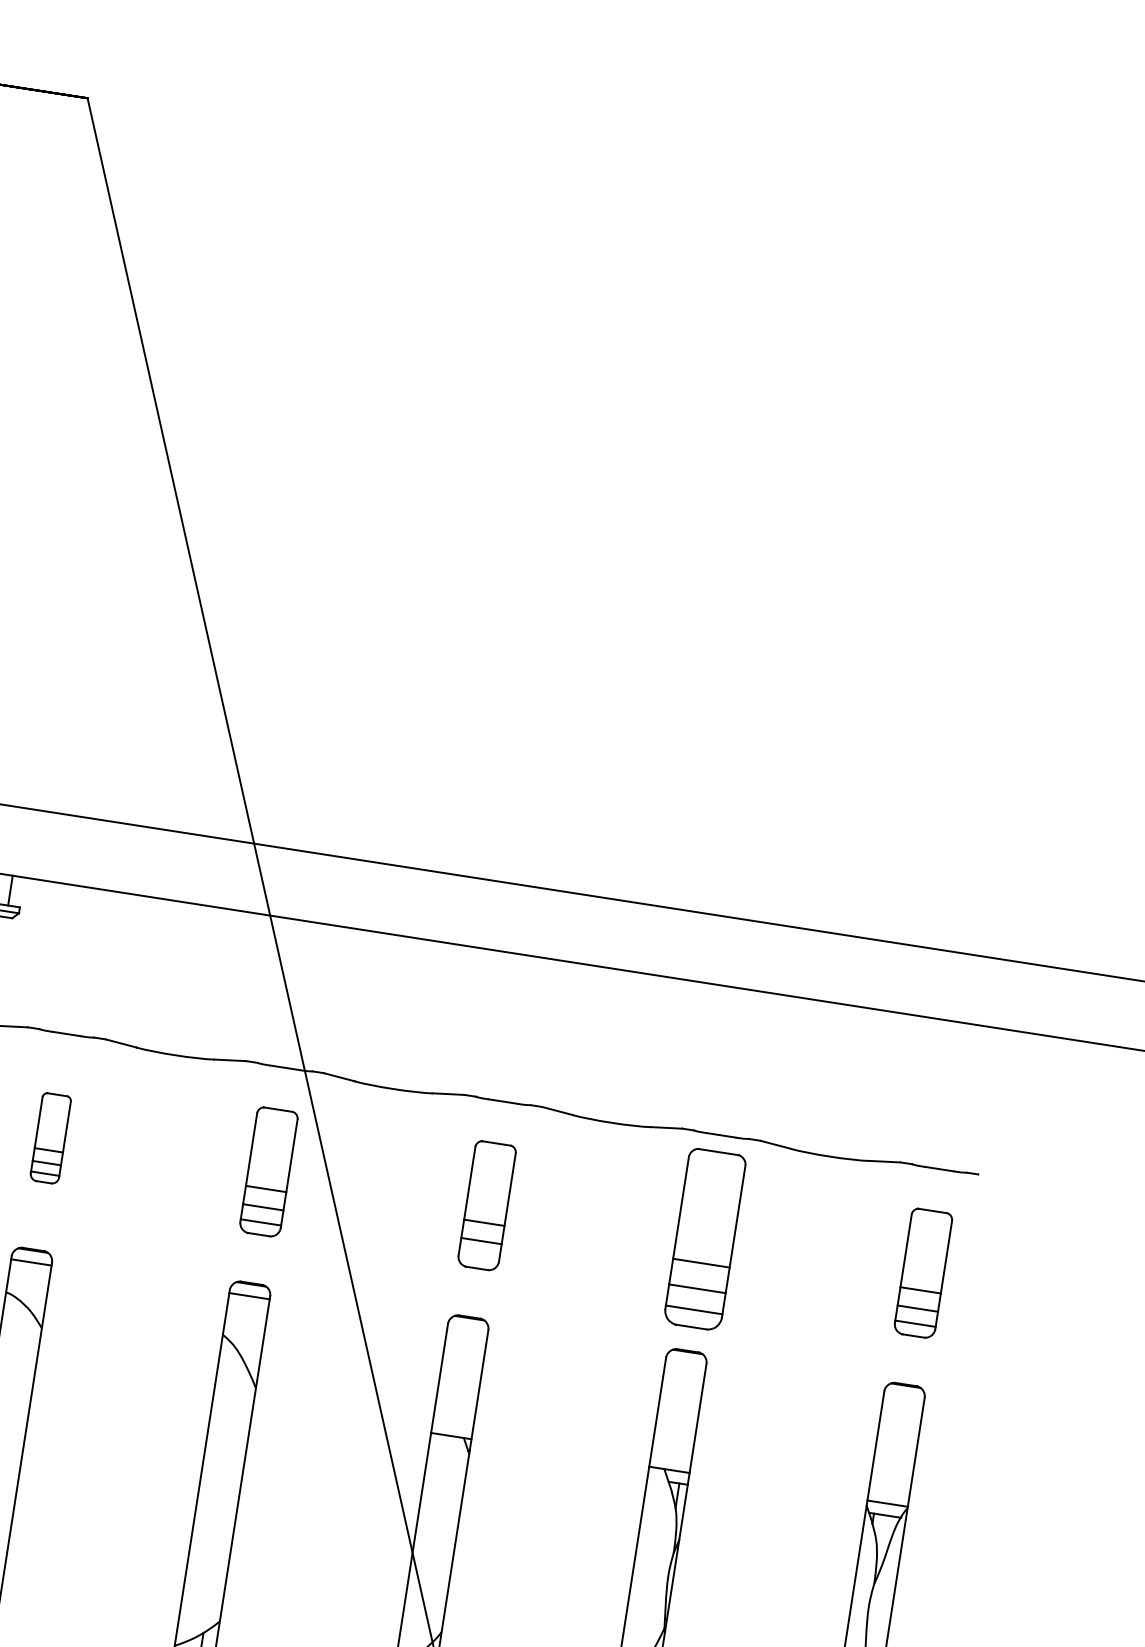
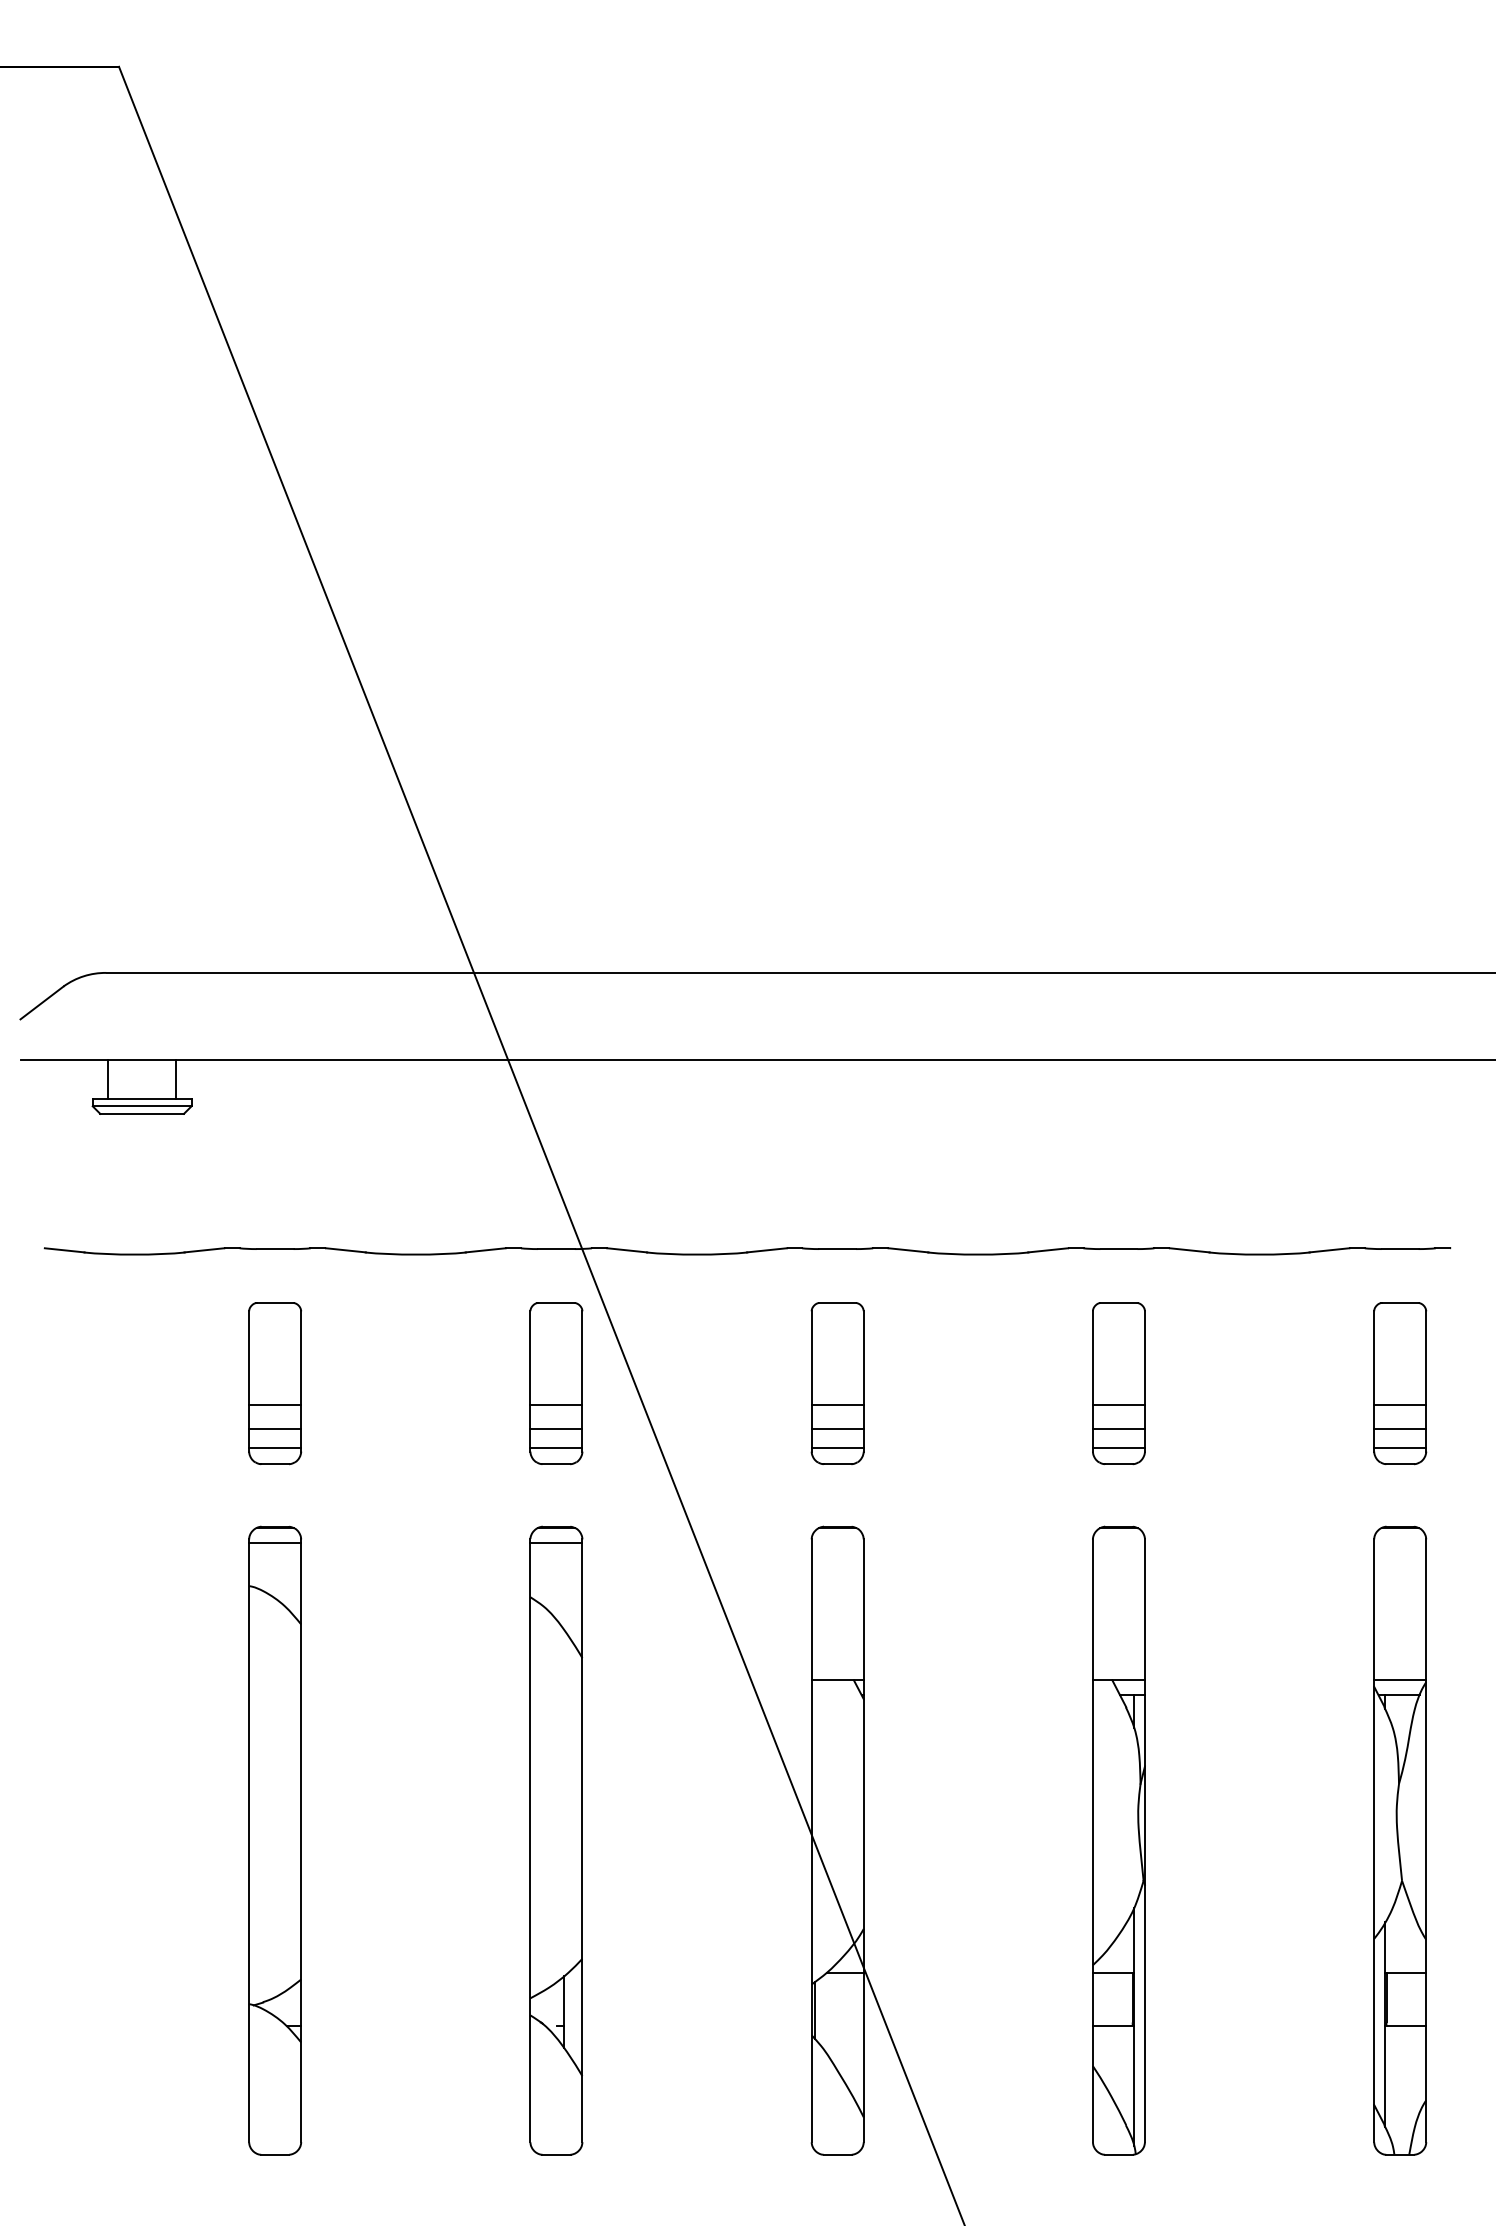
part: (50, 1138) -> (275, 1383), size x1.43
part: (704, 1239) -> (1118, 1383), size x0.71
line: (478, 1256) -> (837, 1448), added

